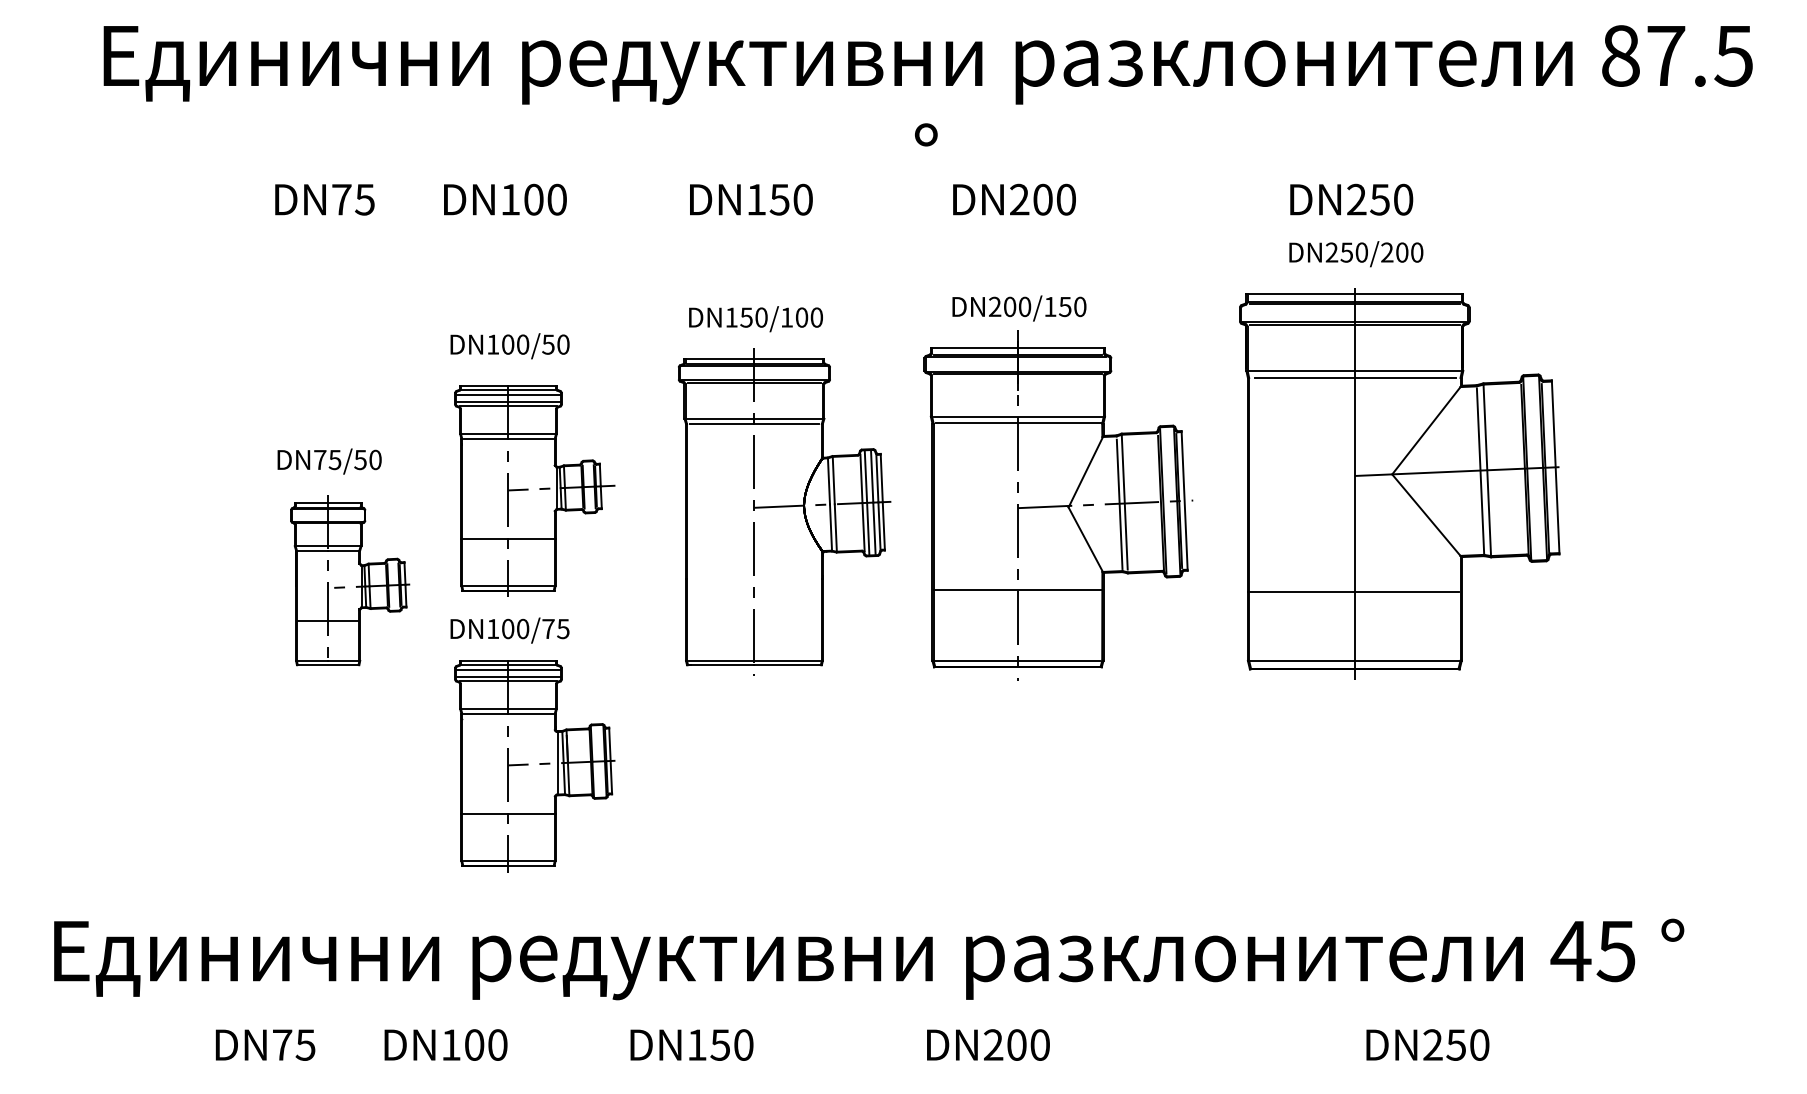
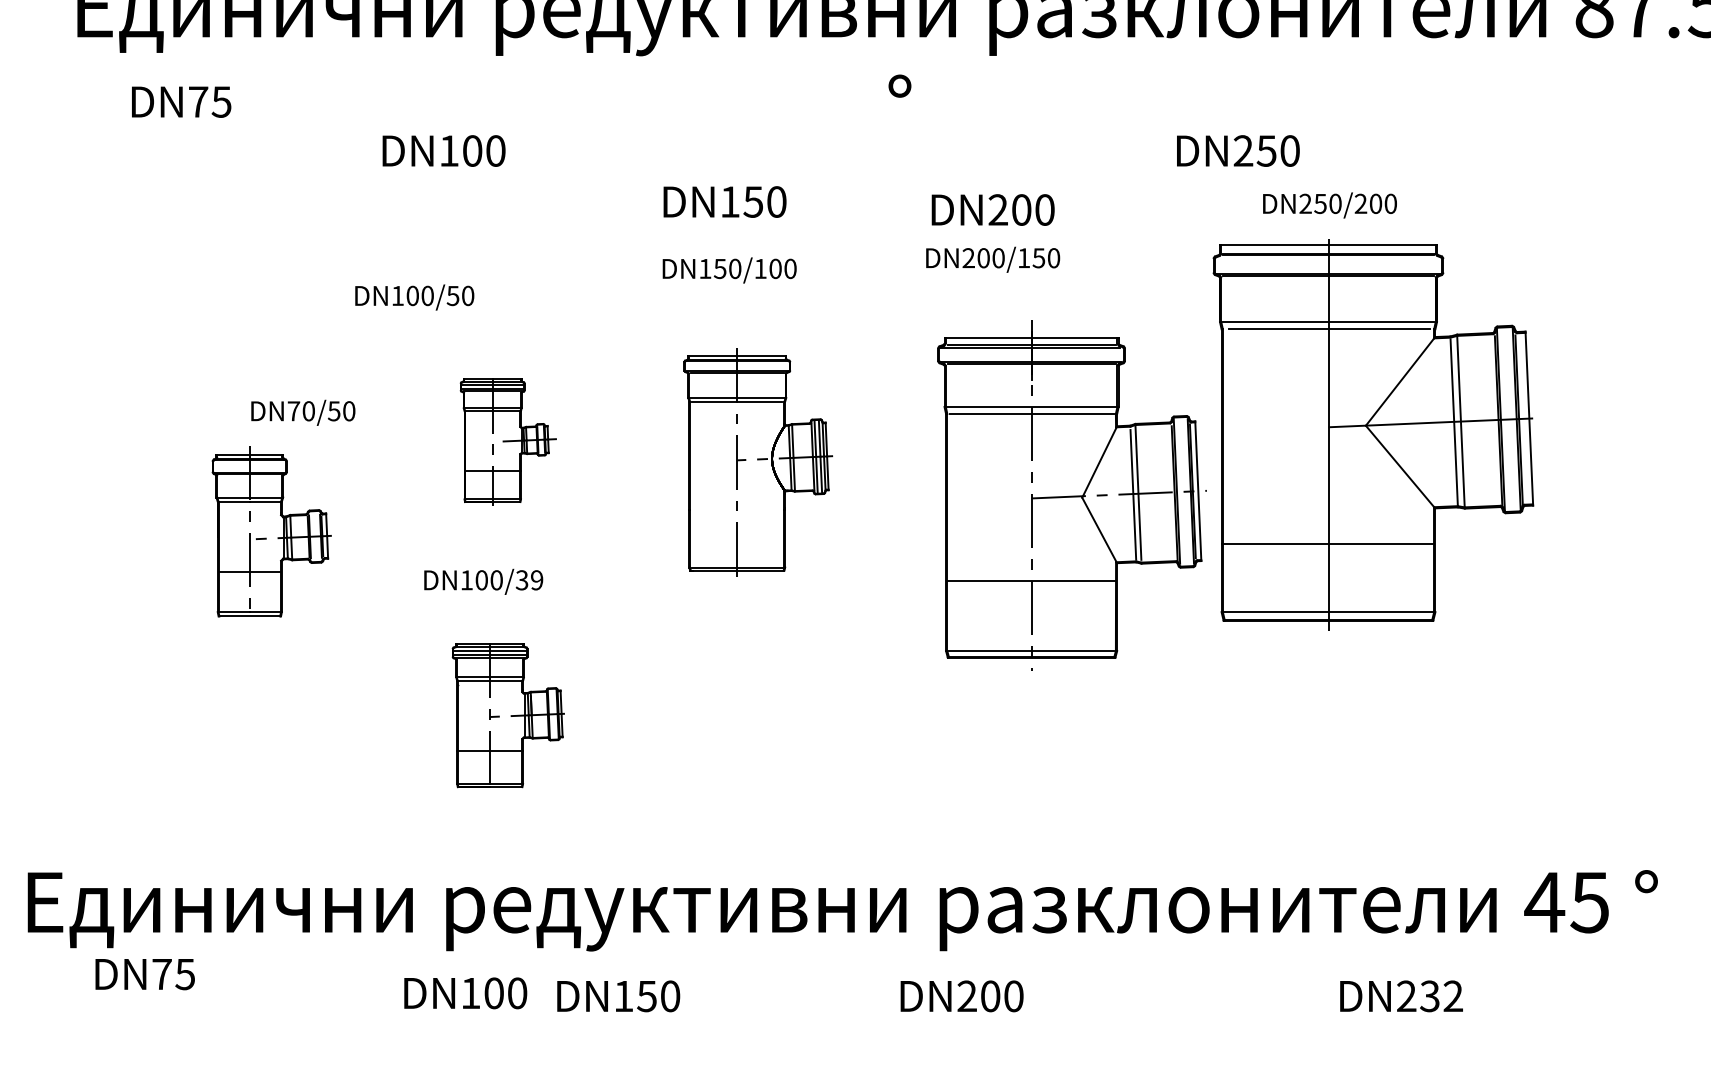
text: (324, 199) -> (181, 101), moved
text: (505, 199) -> (444, 150), moved
text: (751, 199) -> (725, 201), moved
text: (1014, 199) -> (993, 209), moved
text: (1351, 199) -> (1238, 150), moved
text: (509, 346) -> (414, 297), moved
text: (334, 459) -> (308, 410), DN75/50 -> DN70/50
part: (534, 490) -> (508, 441), size x0.6
part: (1058, 505) -> (1072, 495), moved
part: (784, 511) -> (758, 462), size x0.7
part: (350, 580) -> (272, 531), moved
text: (555, 628) -> (529, 579), DN100/75 -> DN100/39
part: (534, 766) -> (508, 717), size x0.7
text: (265, 1044) -> (145, 973), moved
text: (445, 1044) -> (465, 992), moved
text: (691, 1044) -> (618, 995), moved
text: (1467, 1044) -> (1441, 995), DN250 -> DN232

